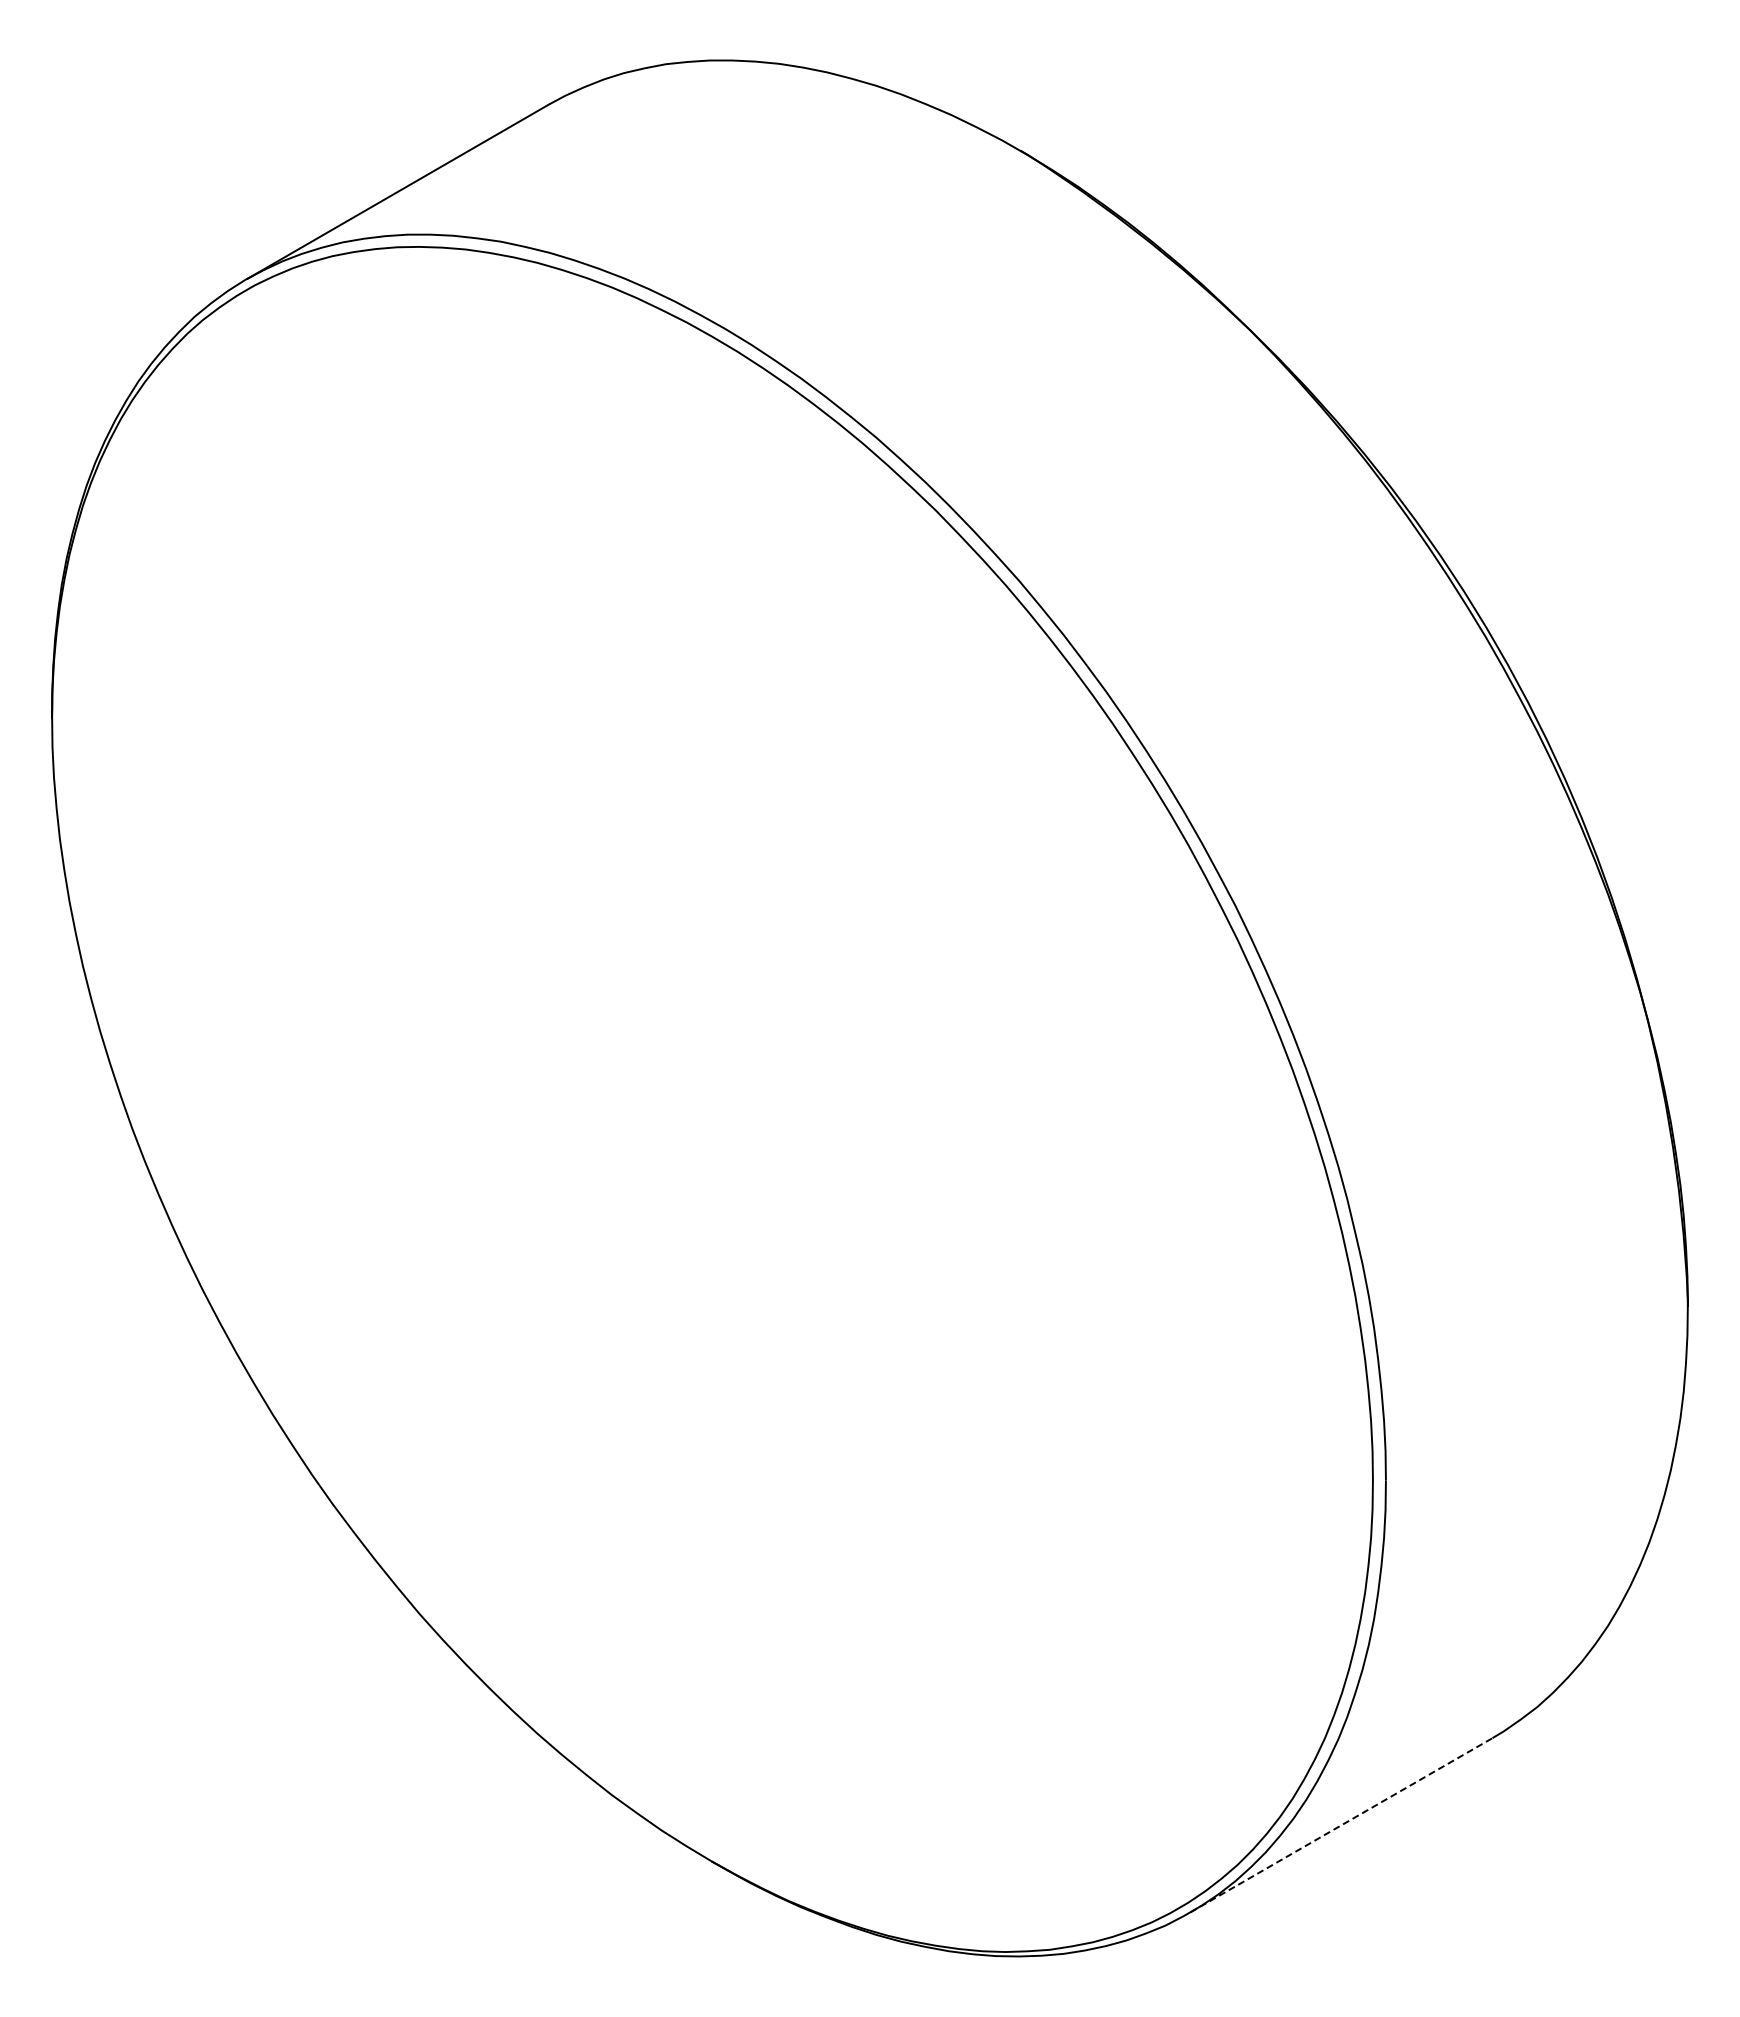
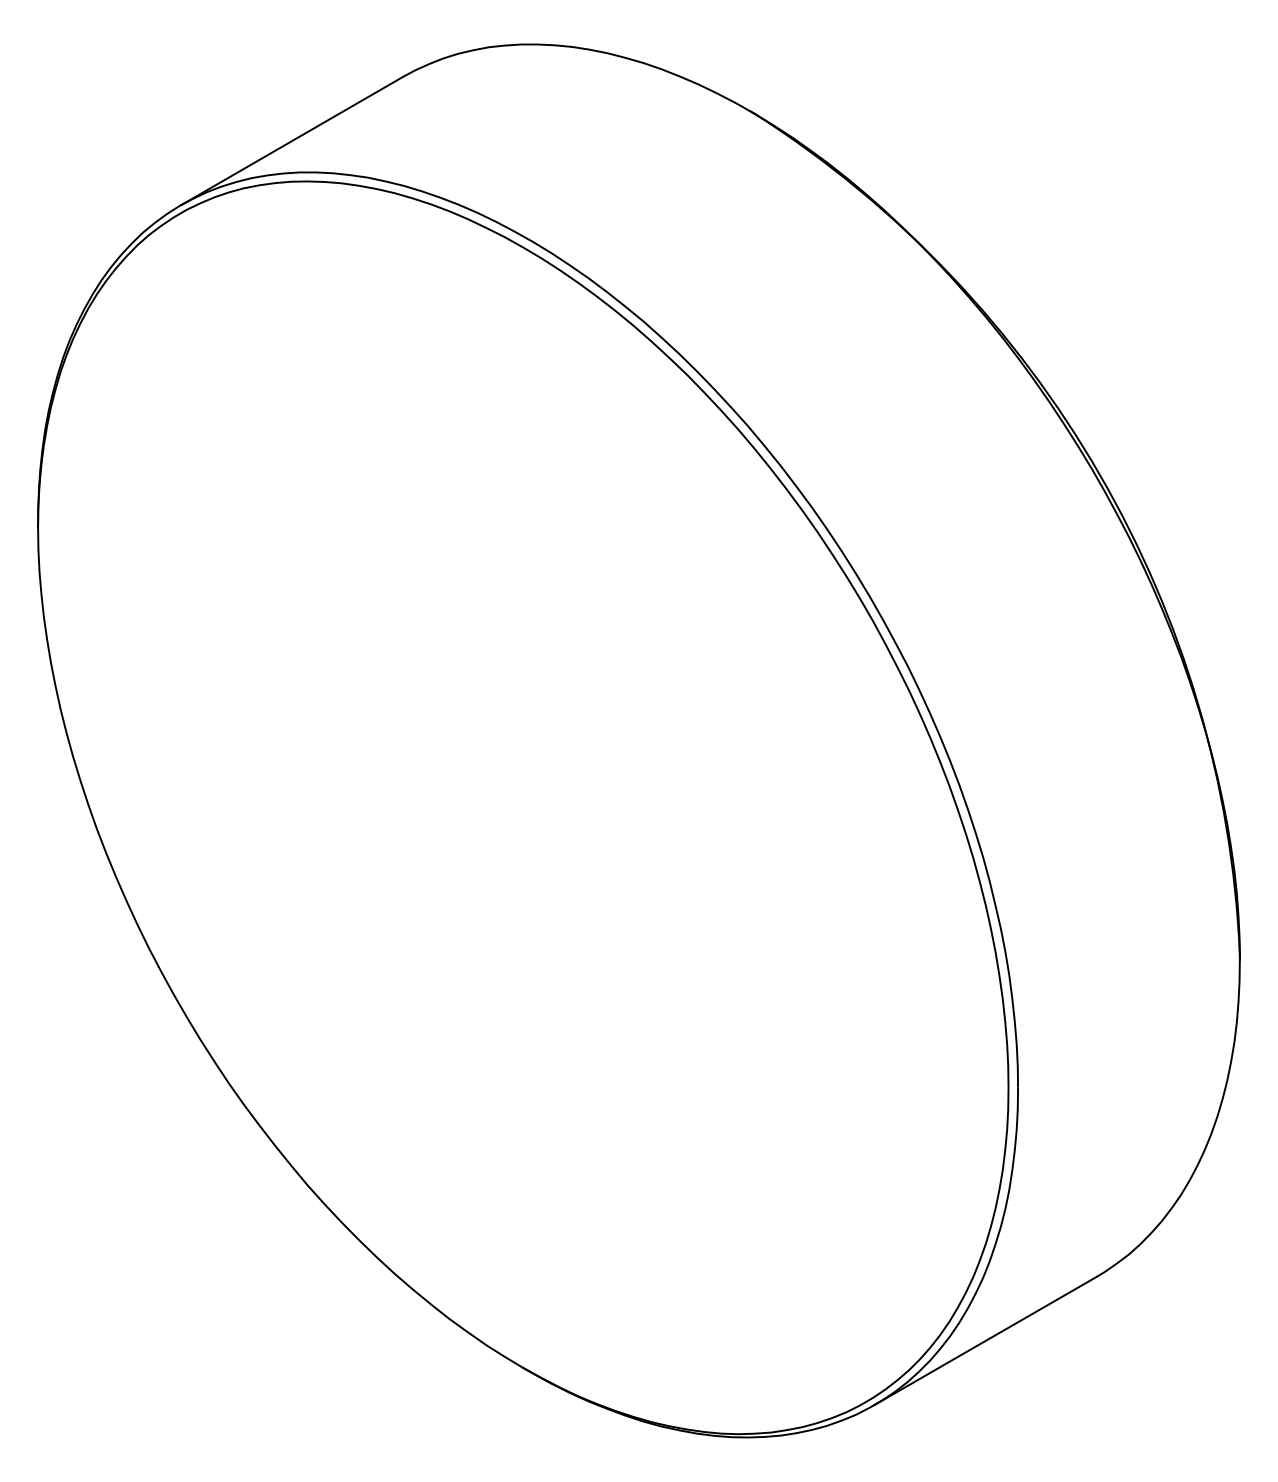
line: (1341, 1824) -> (985, 1340), dashed -> solid

